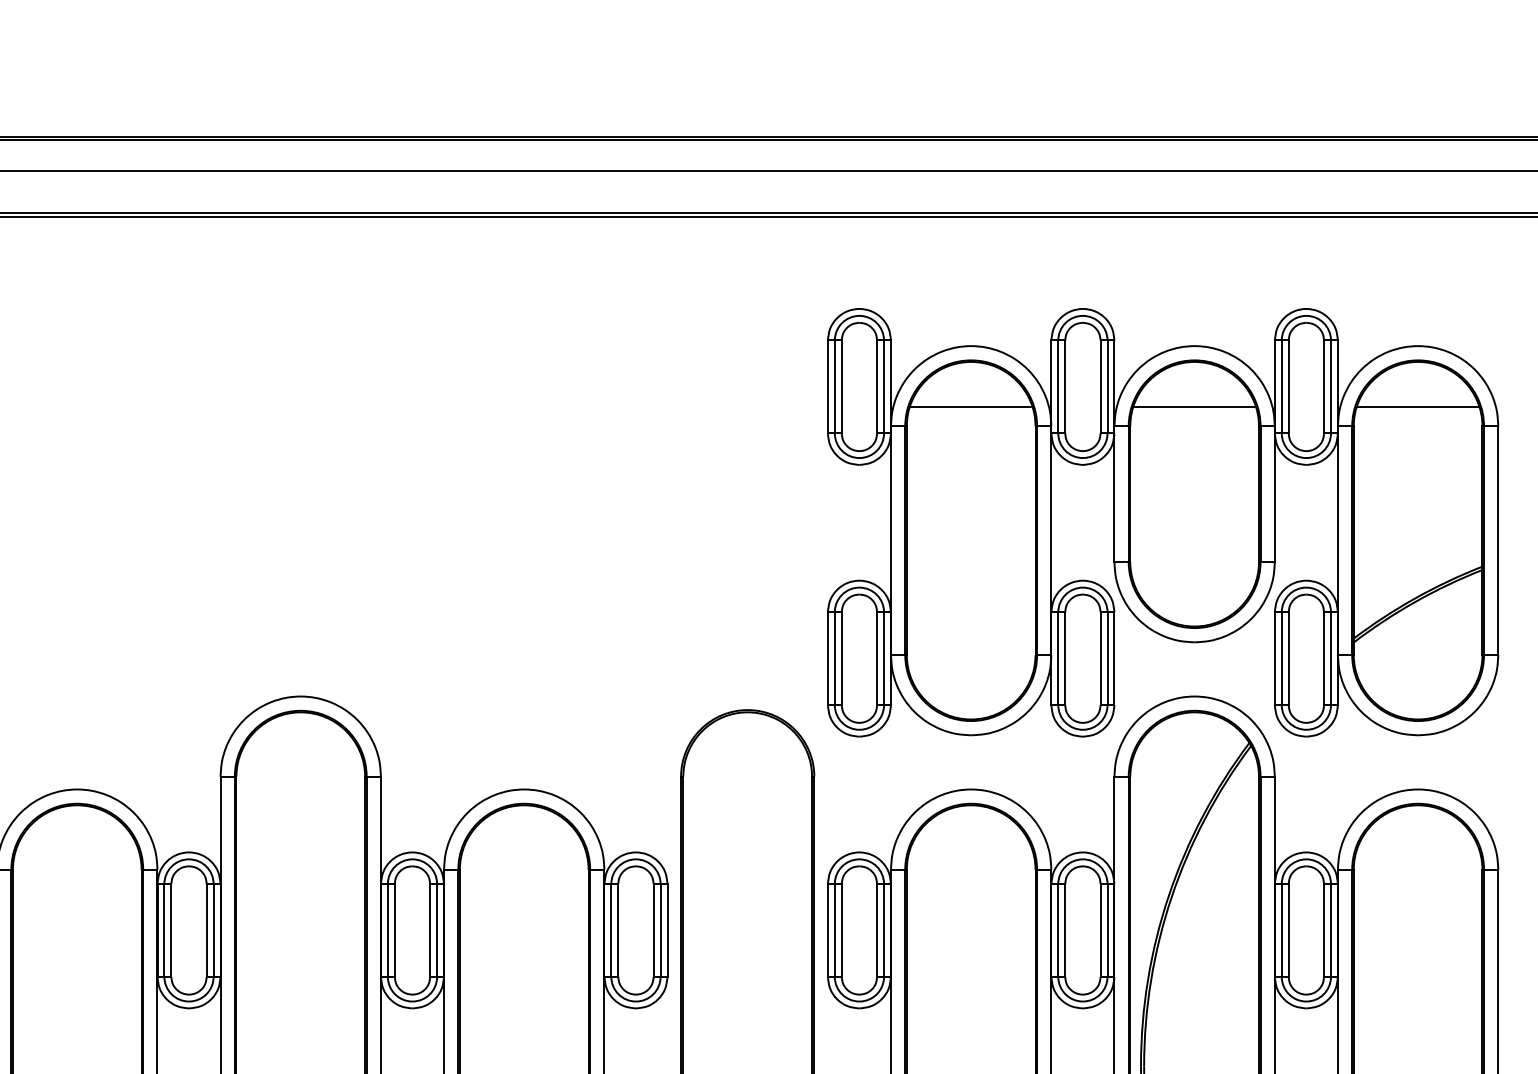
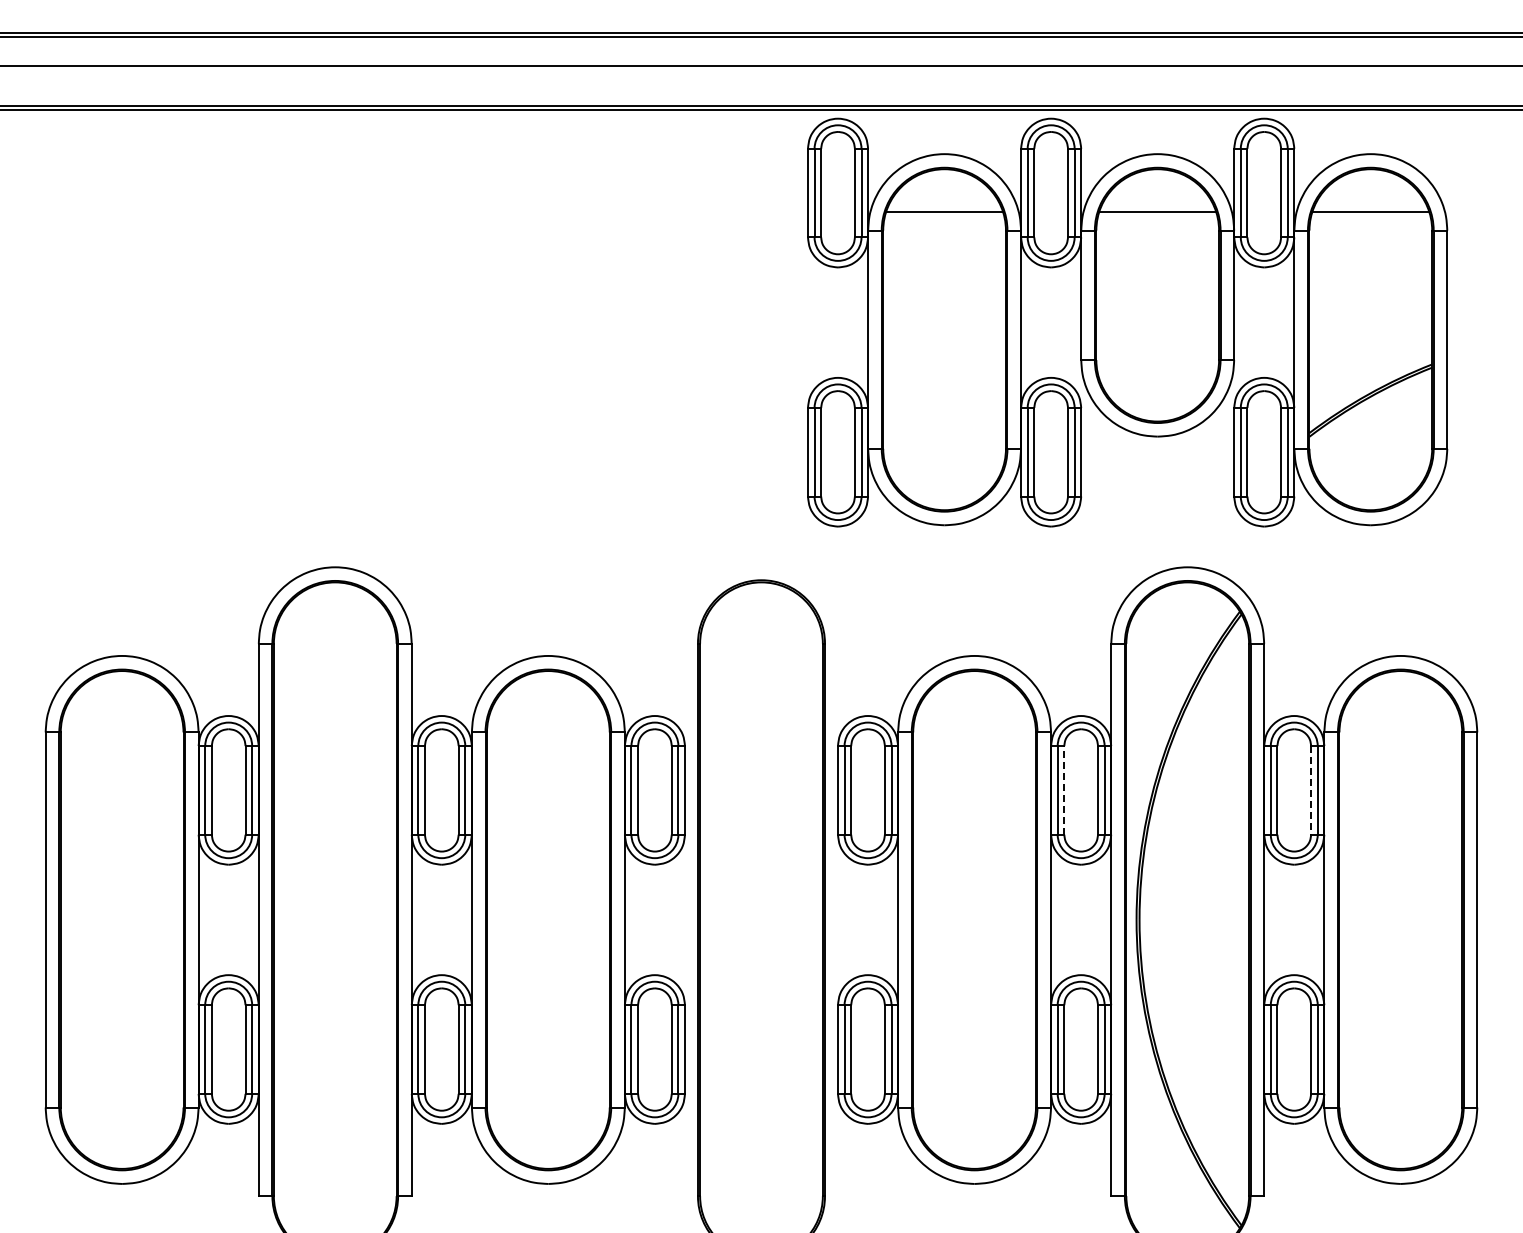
part: (1162, 522) -> (1127, 322), moved
line: (1065, 929) -> (1064, 789), solid -> dashed
line: (1324, 930) -> (1311, 790), solid -> dashed

